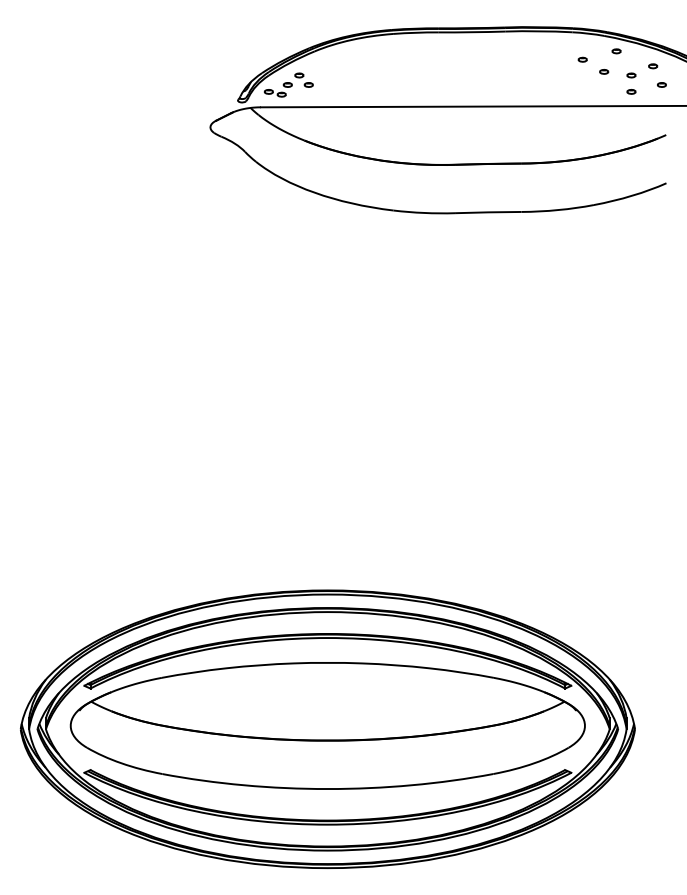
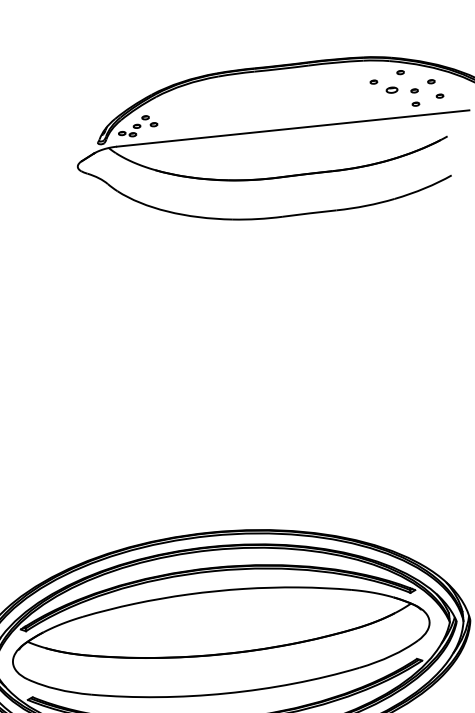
part: (604, 71) -> (392, 89), size x1.6

